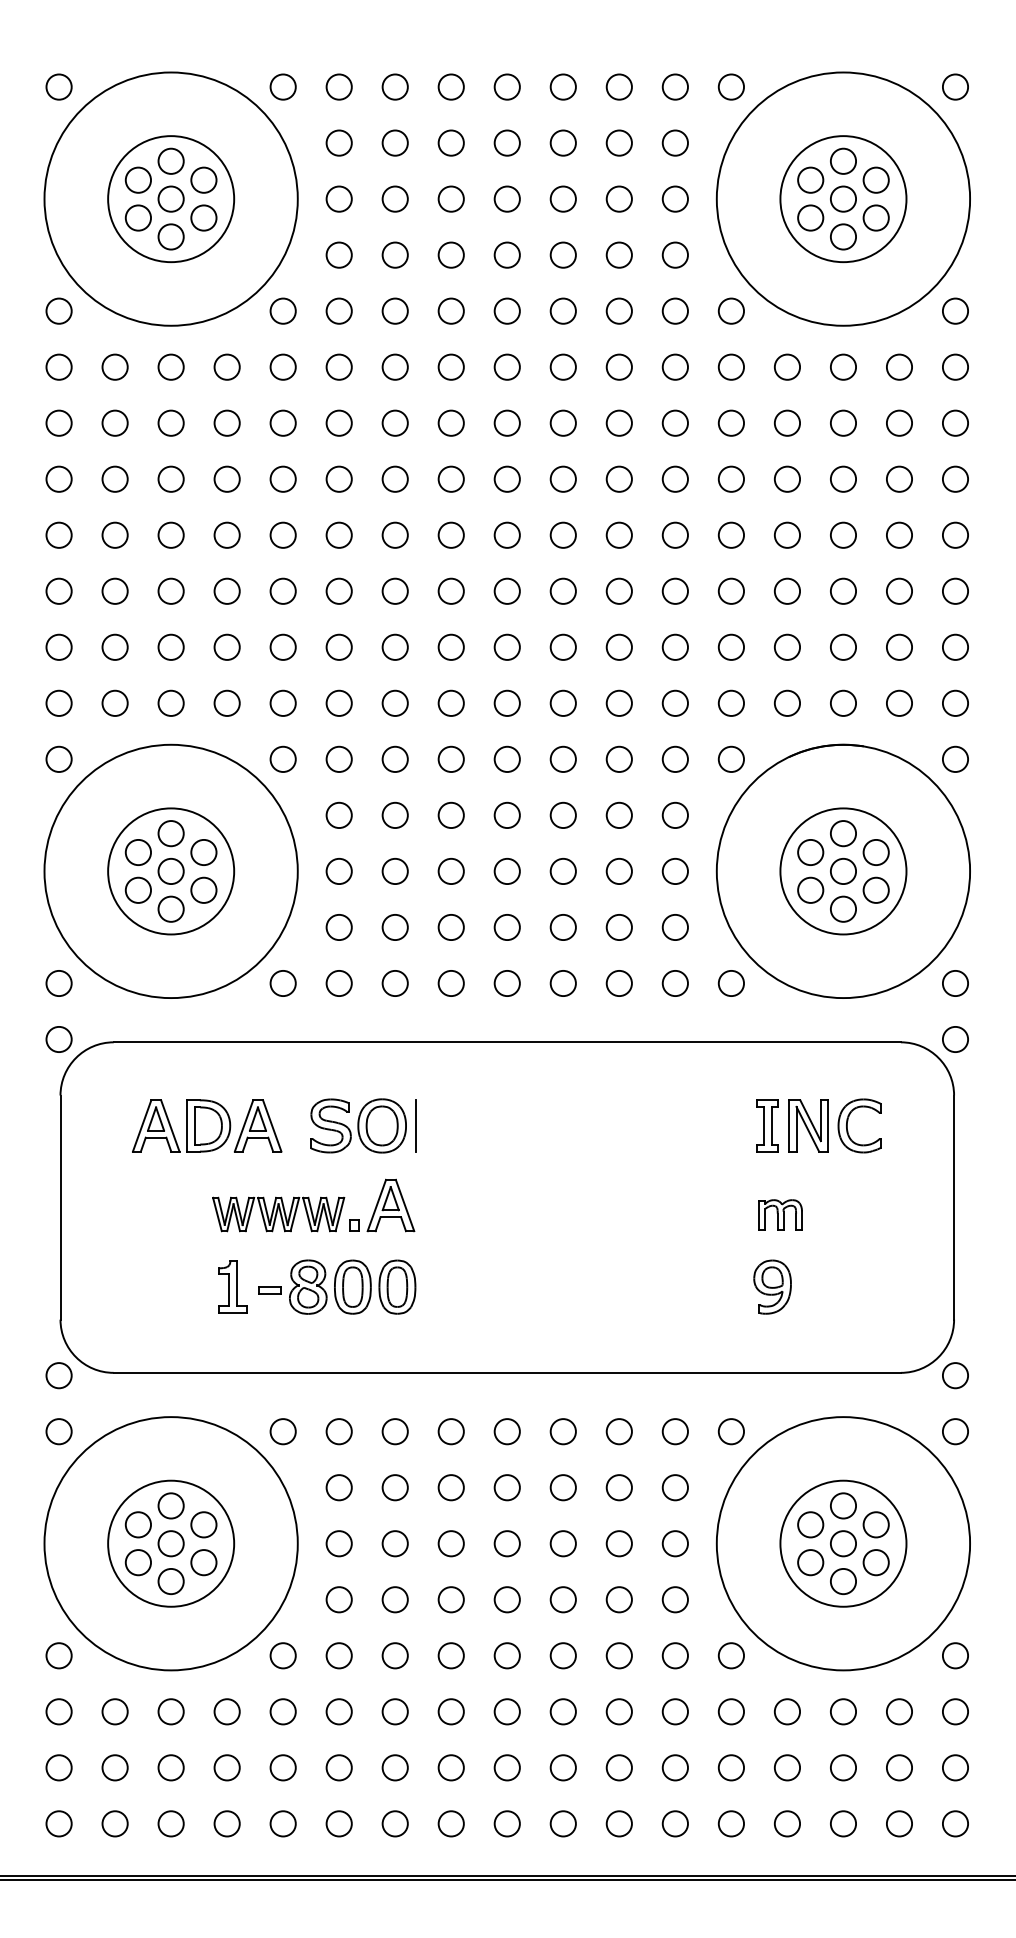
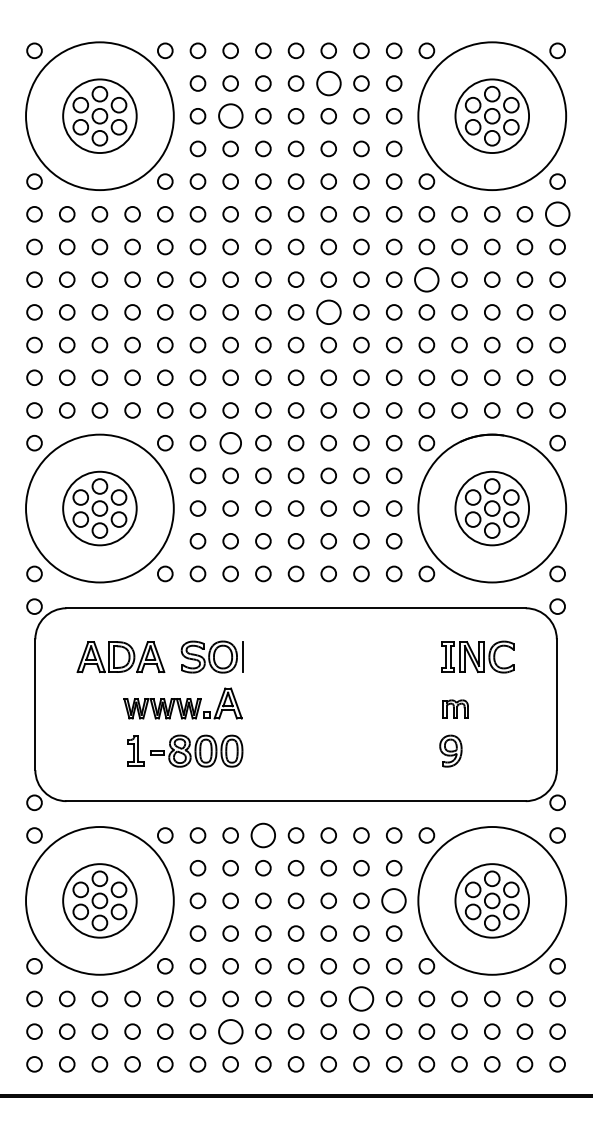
circle: (562, 143) -> (328, 83), size x1.6
circle: (394, 199) -> (230, 116), size x1.6
circle: (955, 367) -> (557, 214), size x1.6
circle: (730, 478) -> (426, 279), size x1.6
circle: (562, 535) -> (328, 312), size x1.6
circle: (394, 758) -> (230, 442), size x1.4
circle: (451, 1431) -> (263, 835), size x1.6
circle: (675, 1543) -> (394, 900), size x1.6
circle: (619, 1710) -> (361, 998), size x1.6
circle: (394, 1767) -> (230, 1031), size x1.6

